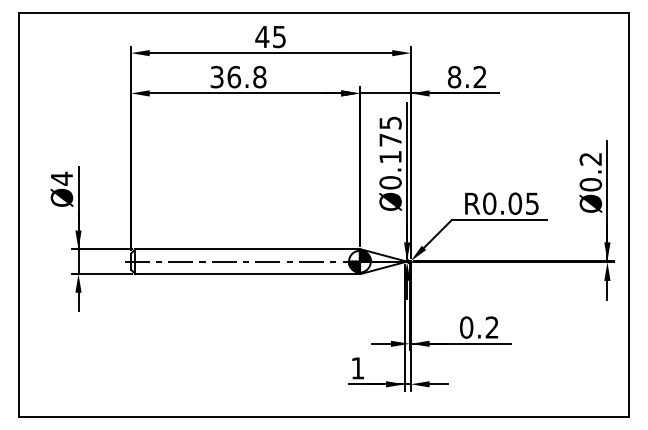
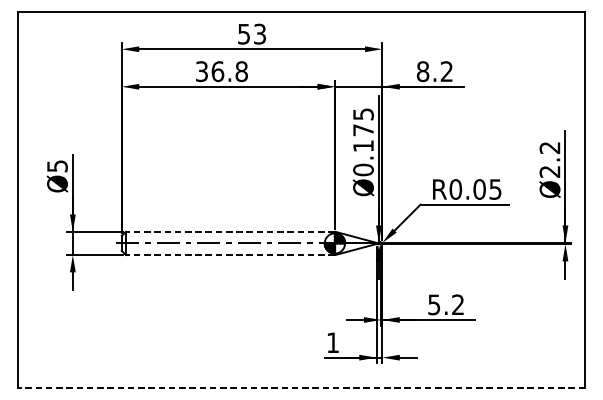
text: (270, 36) -> (251, 33), 45 -> 53
text: (62, 178) -> (57, 166), Ø4 -> Ø5
text: (590, 184) -> (549, 171), Ø0.2 -> Ø2.2
line: (247, 249) -> (230, 232), solid -> dashed
line: (247, 274) -> (230, 255), solid -> dashed
text: (466, 327) -> (434, 304), 0.2 -> 5.2
line: (324, 417) -> (301, 388), solid -> dashed

